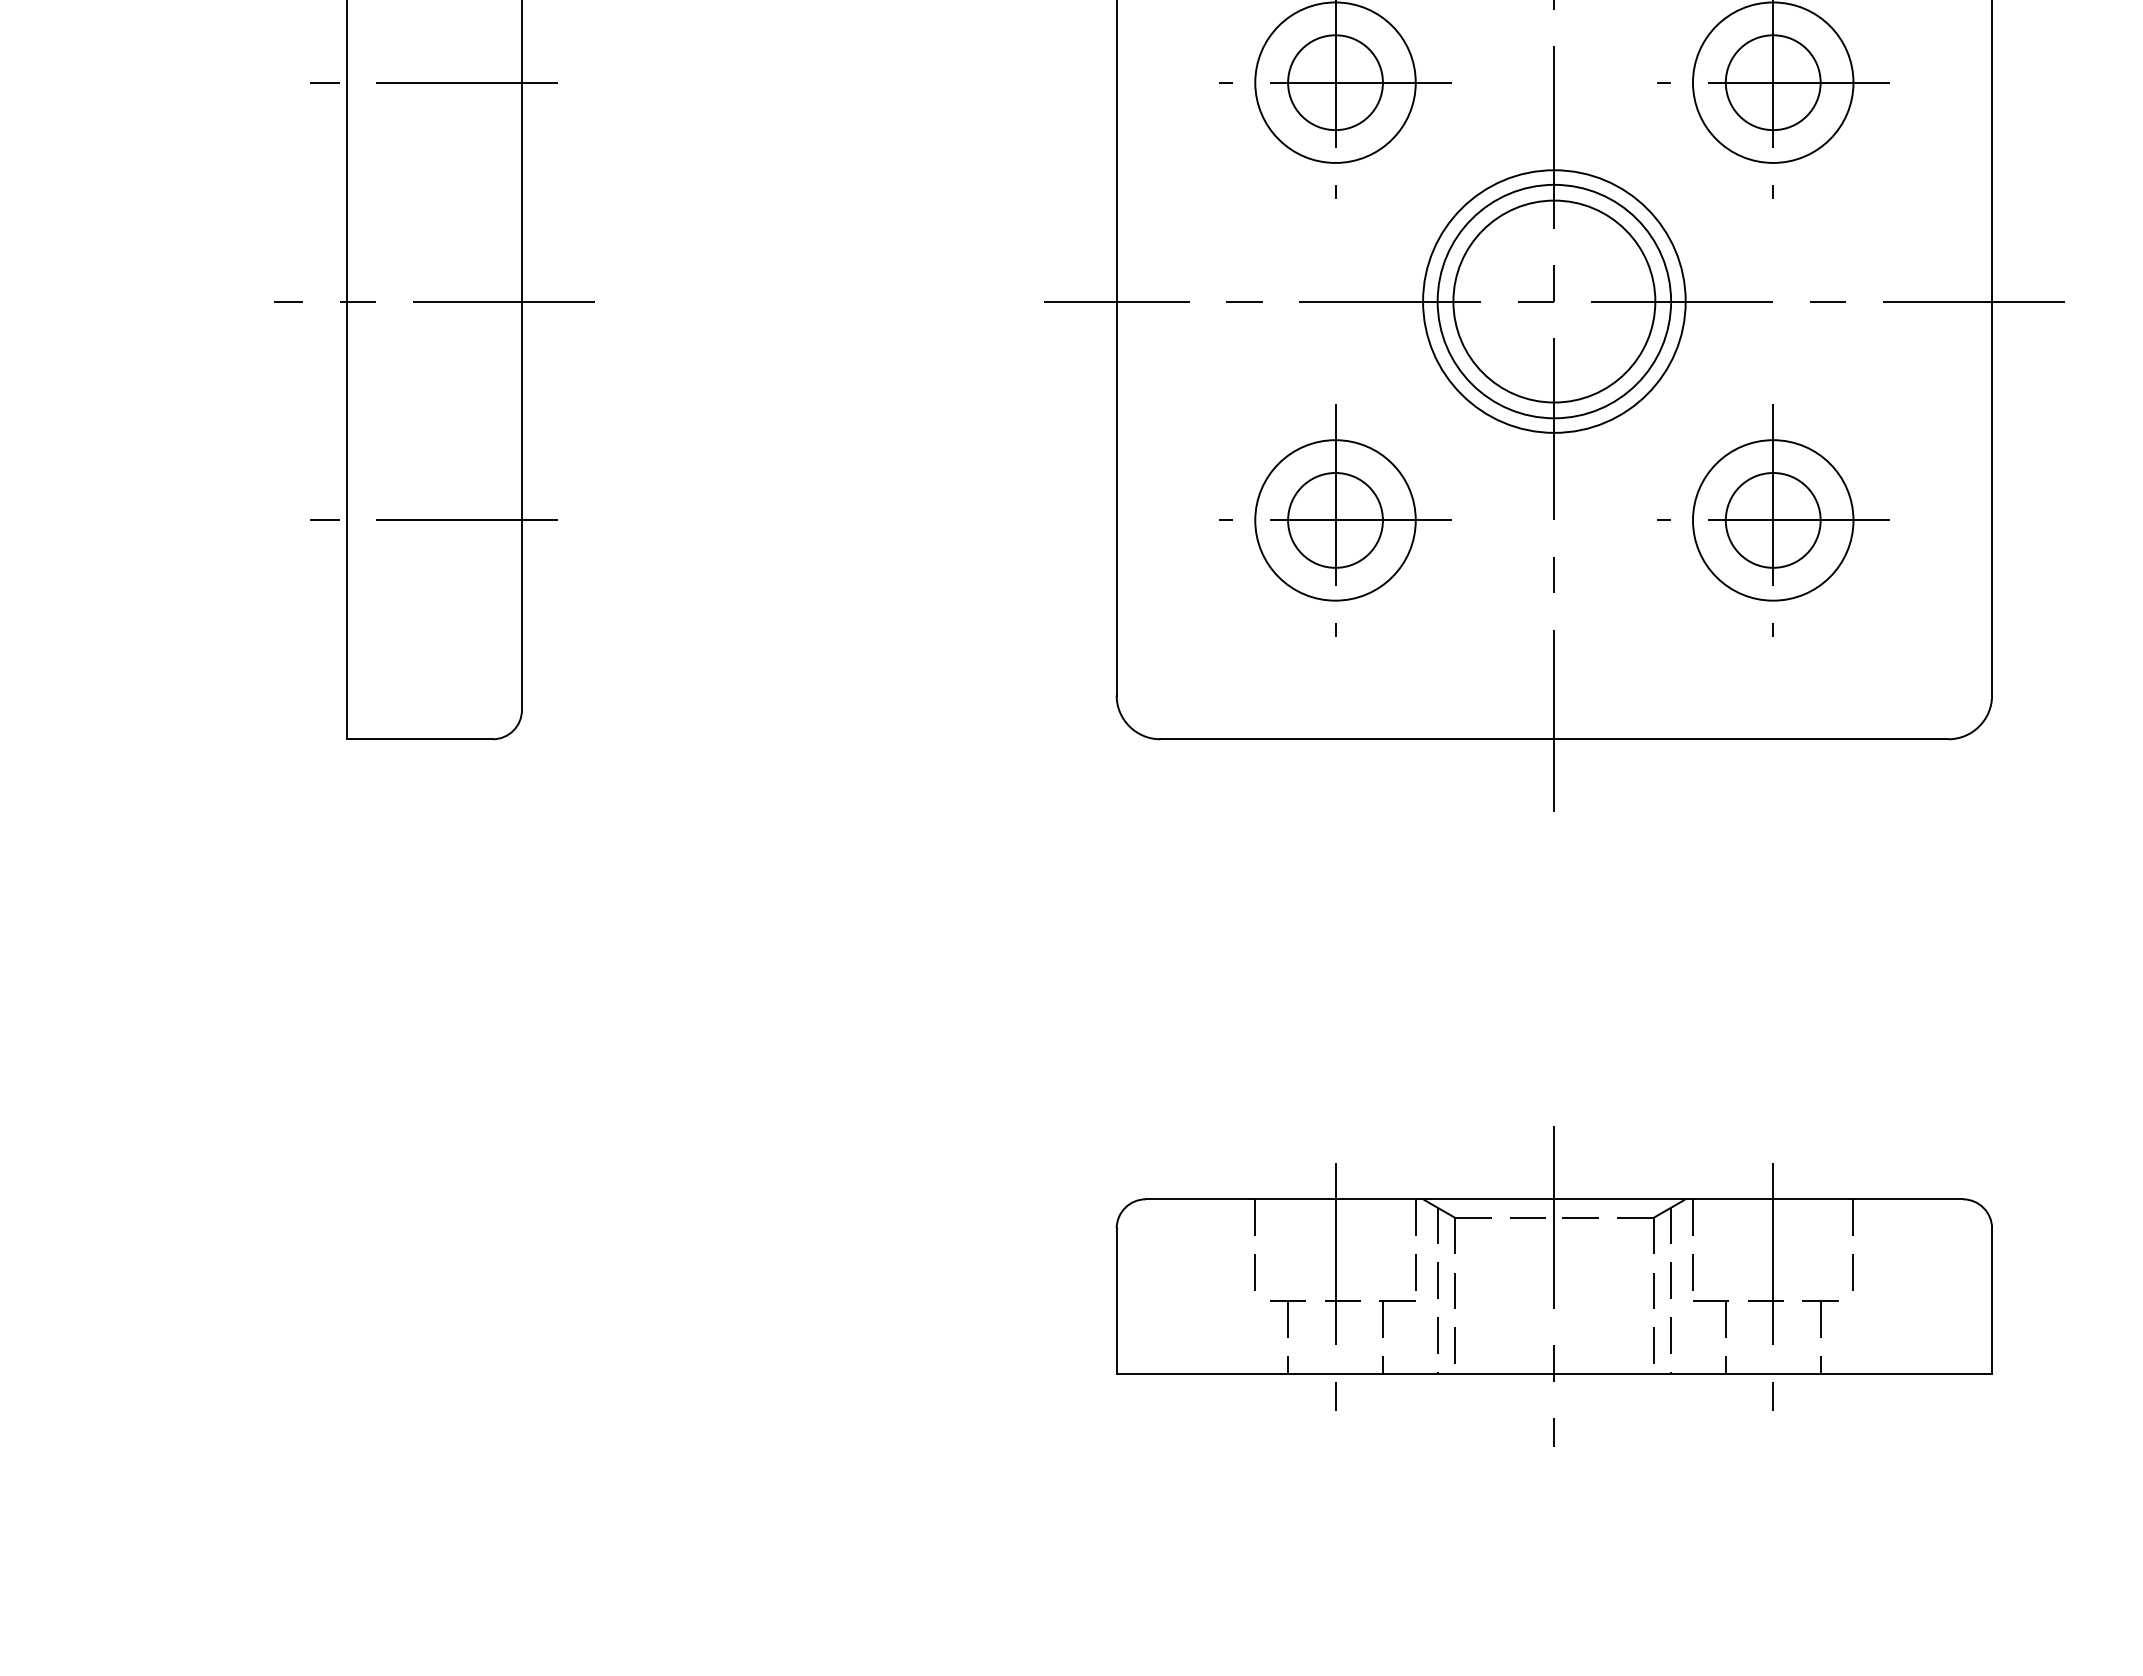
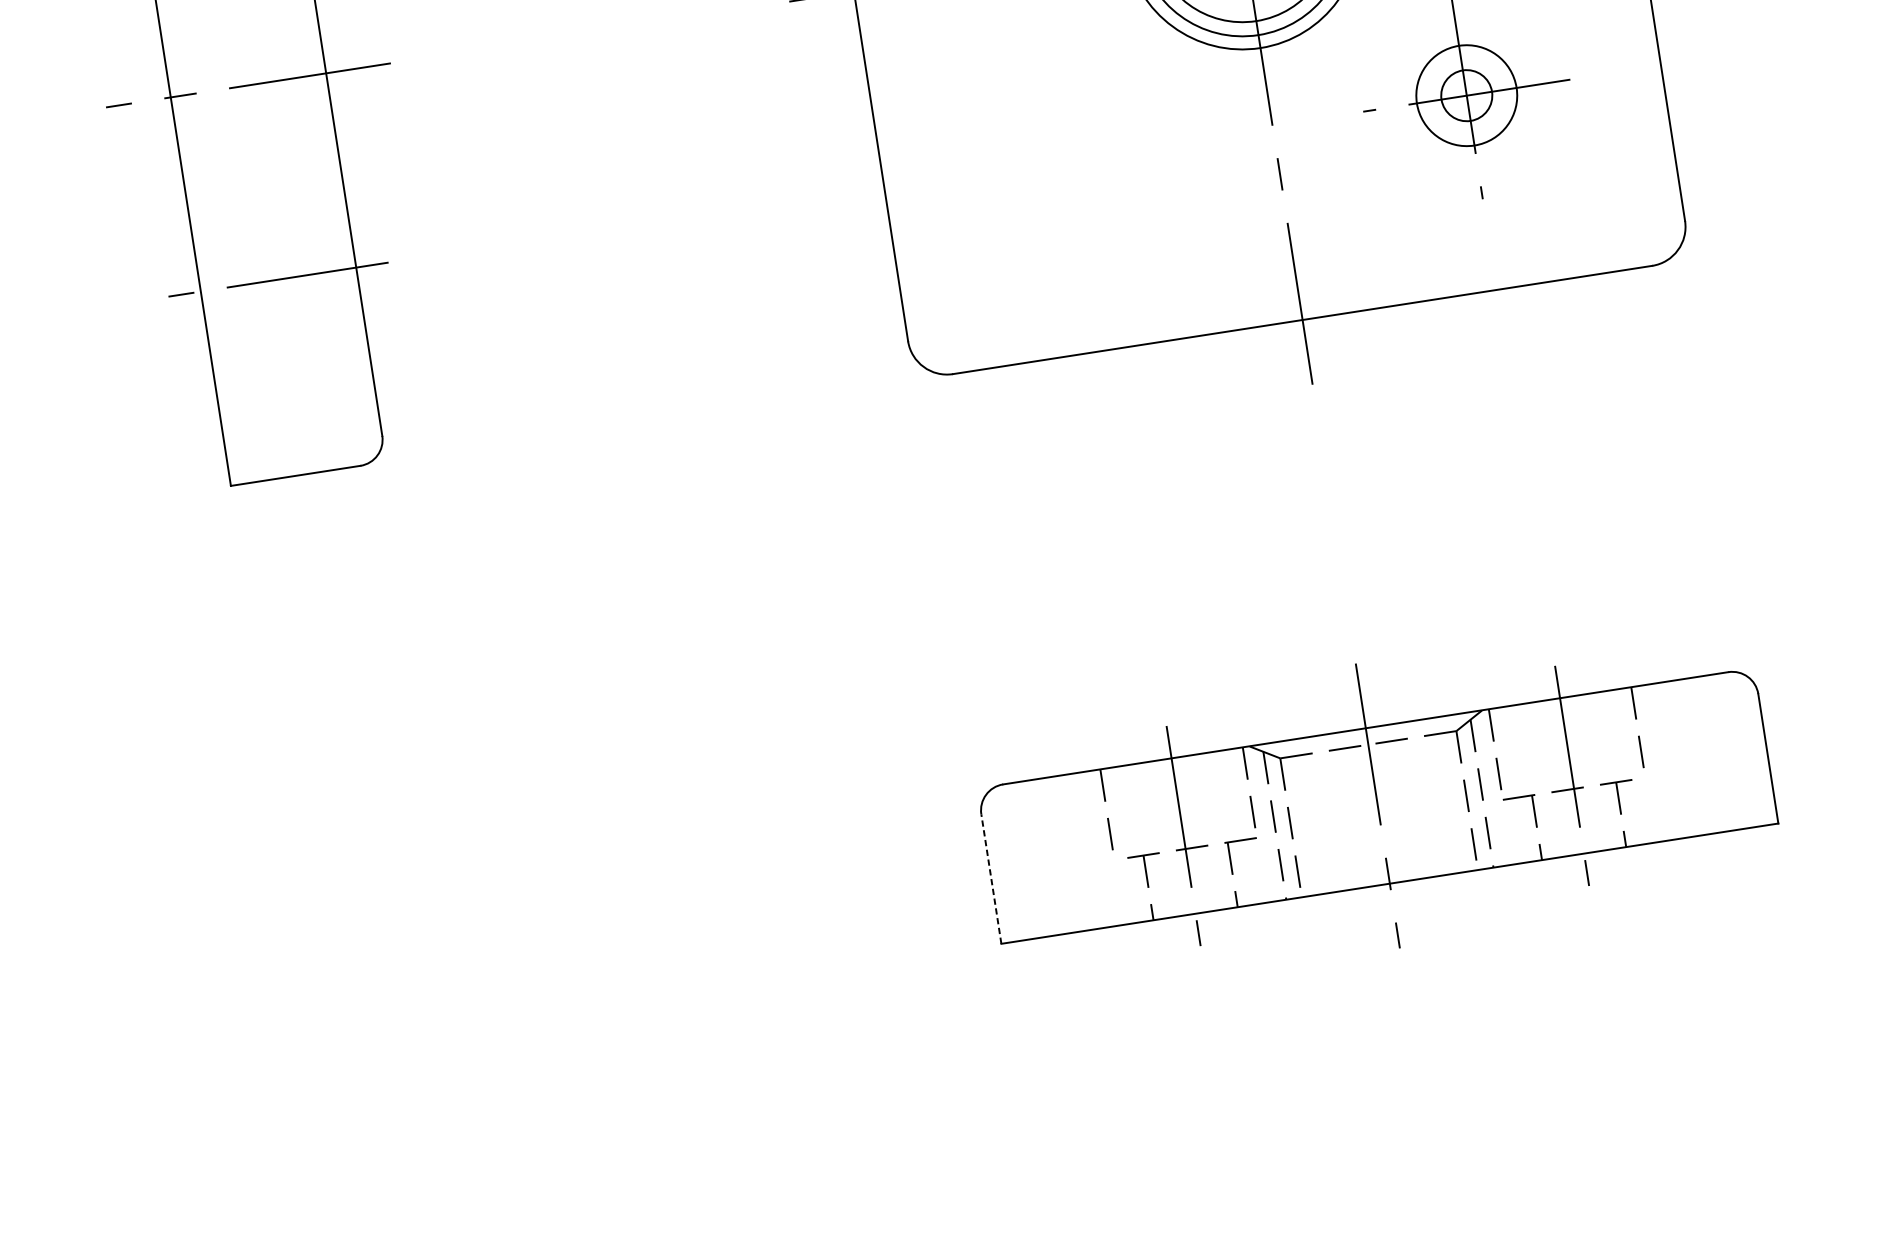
part: (1335, 520) -> (1078, 155), removed
circle: (1772, 520) -> (1466, 95), size x0.6
circle: (1772, 520) -> (1466, 95), size x0.7
line: (1116, 1301) -> (991, 879), solid -> dashed

